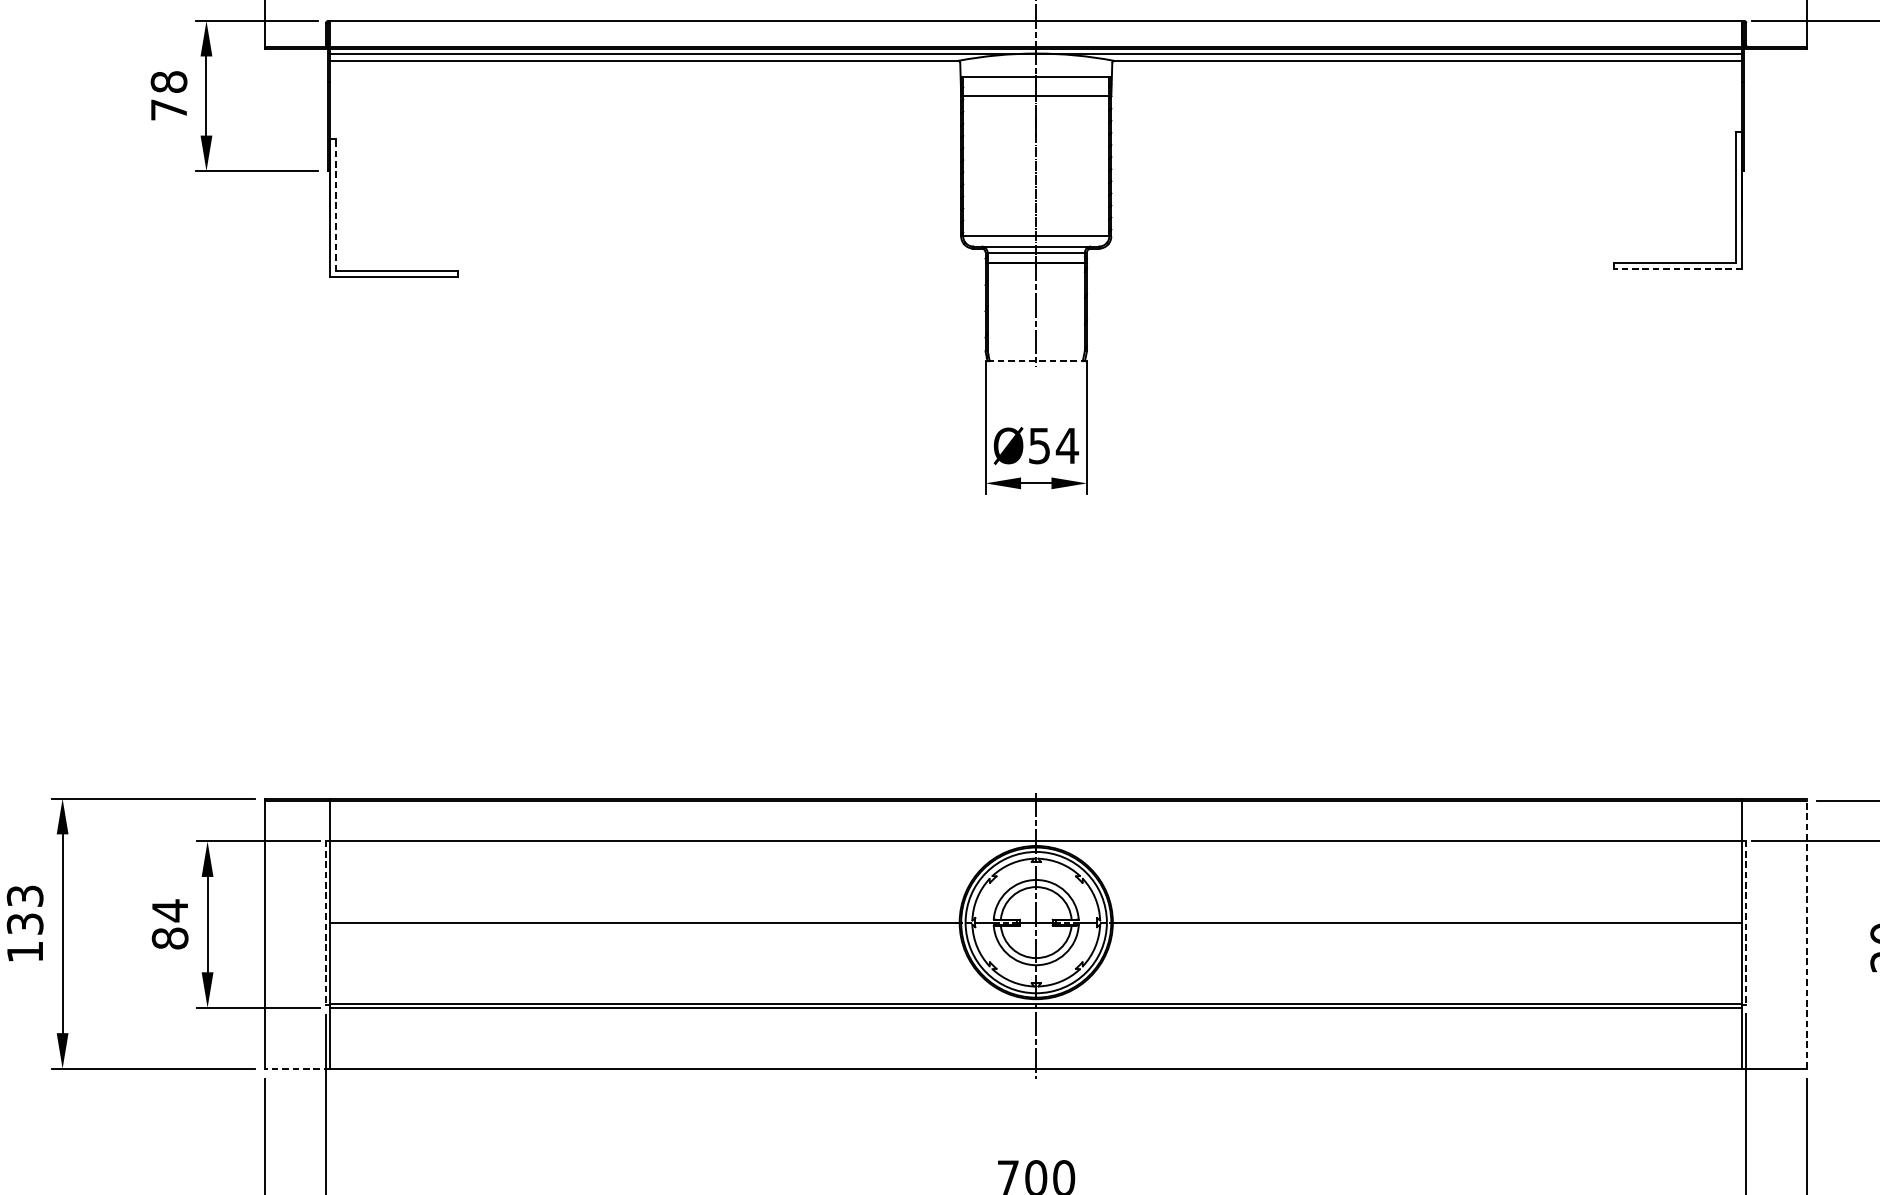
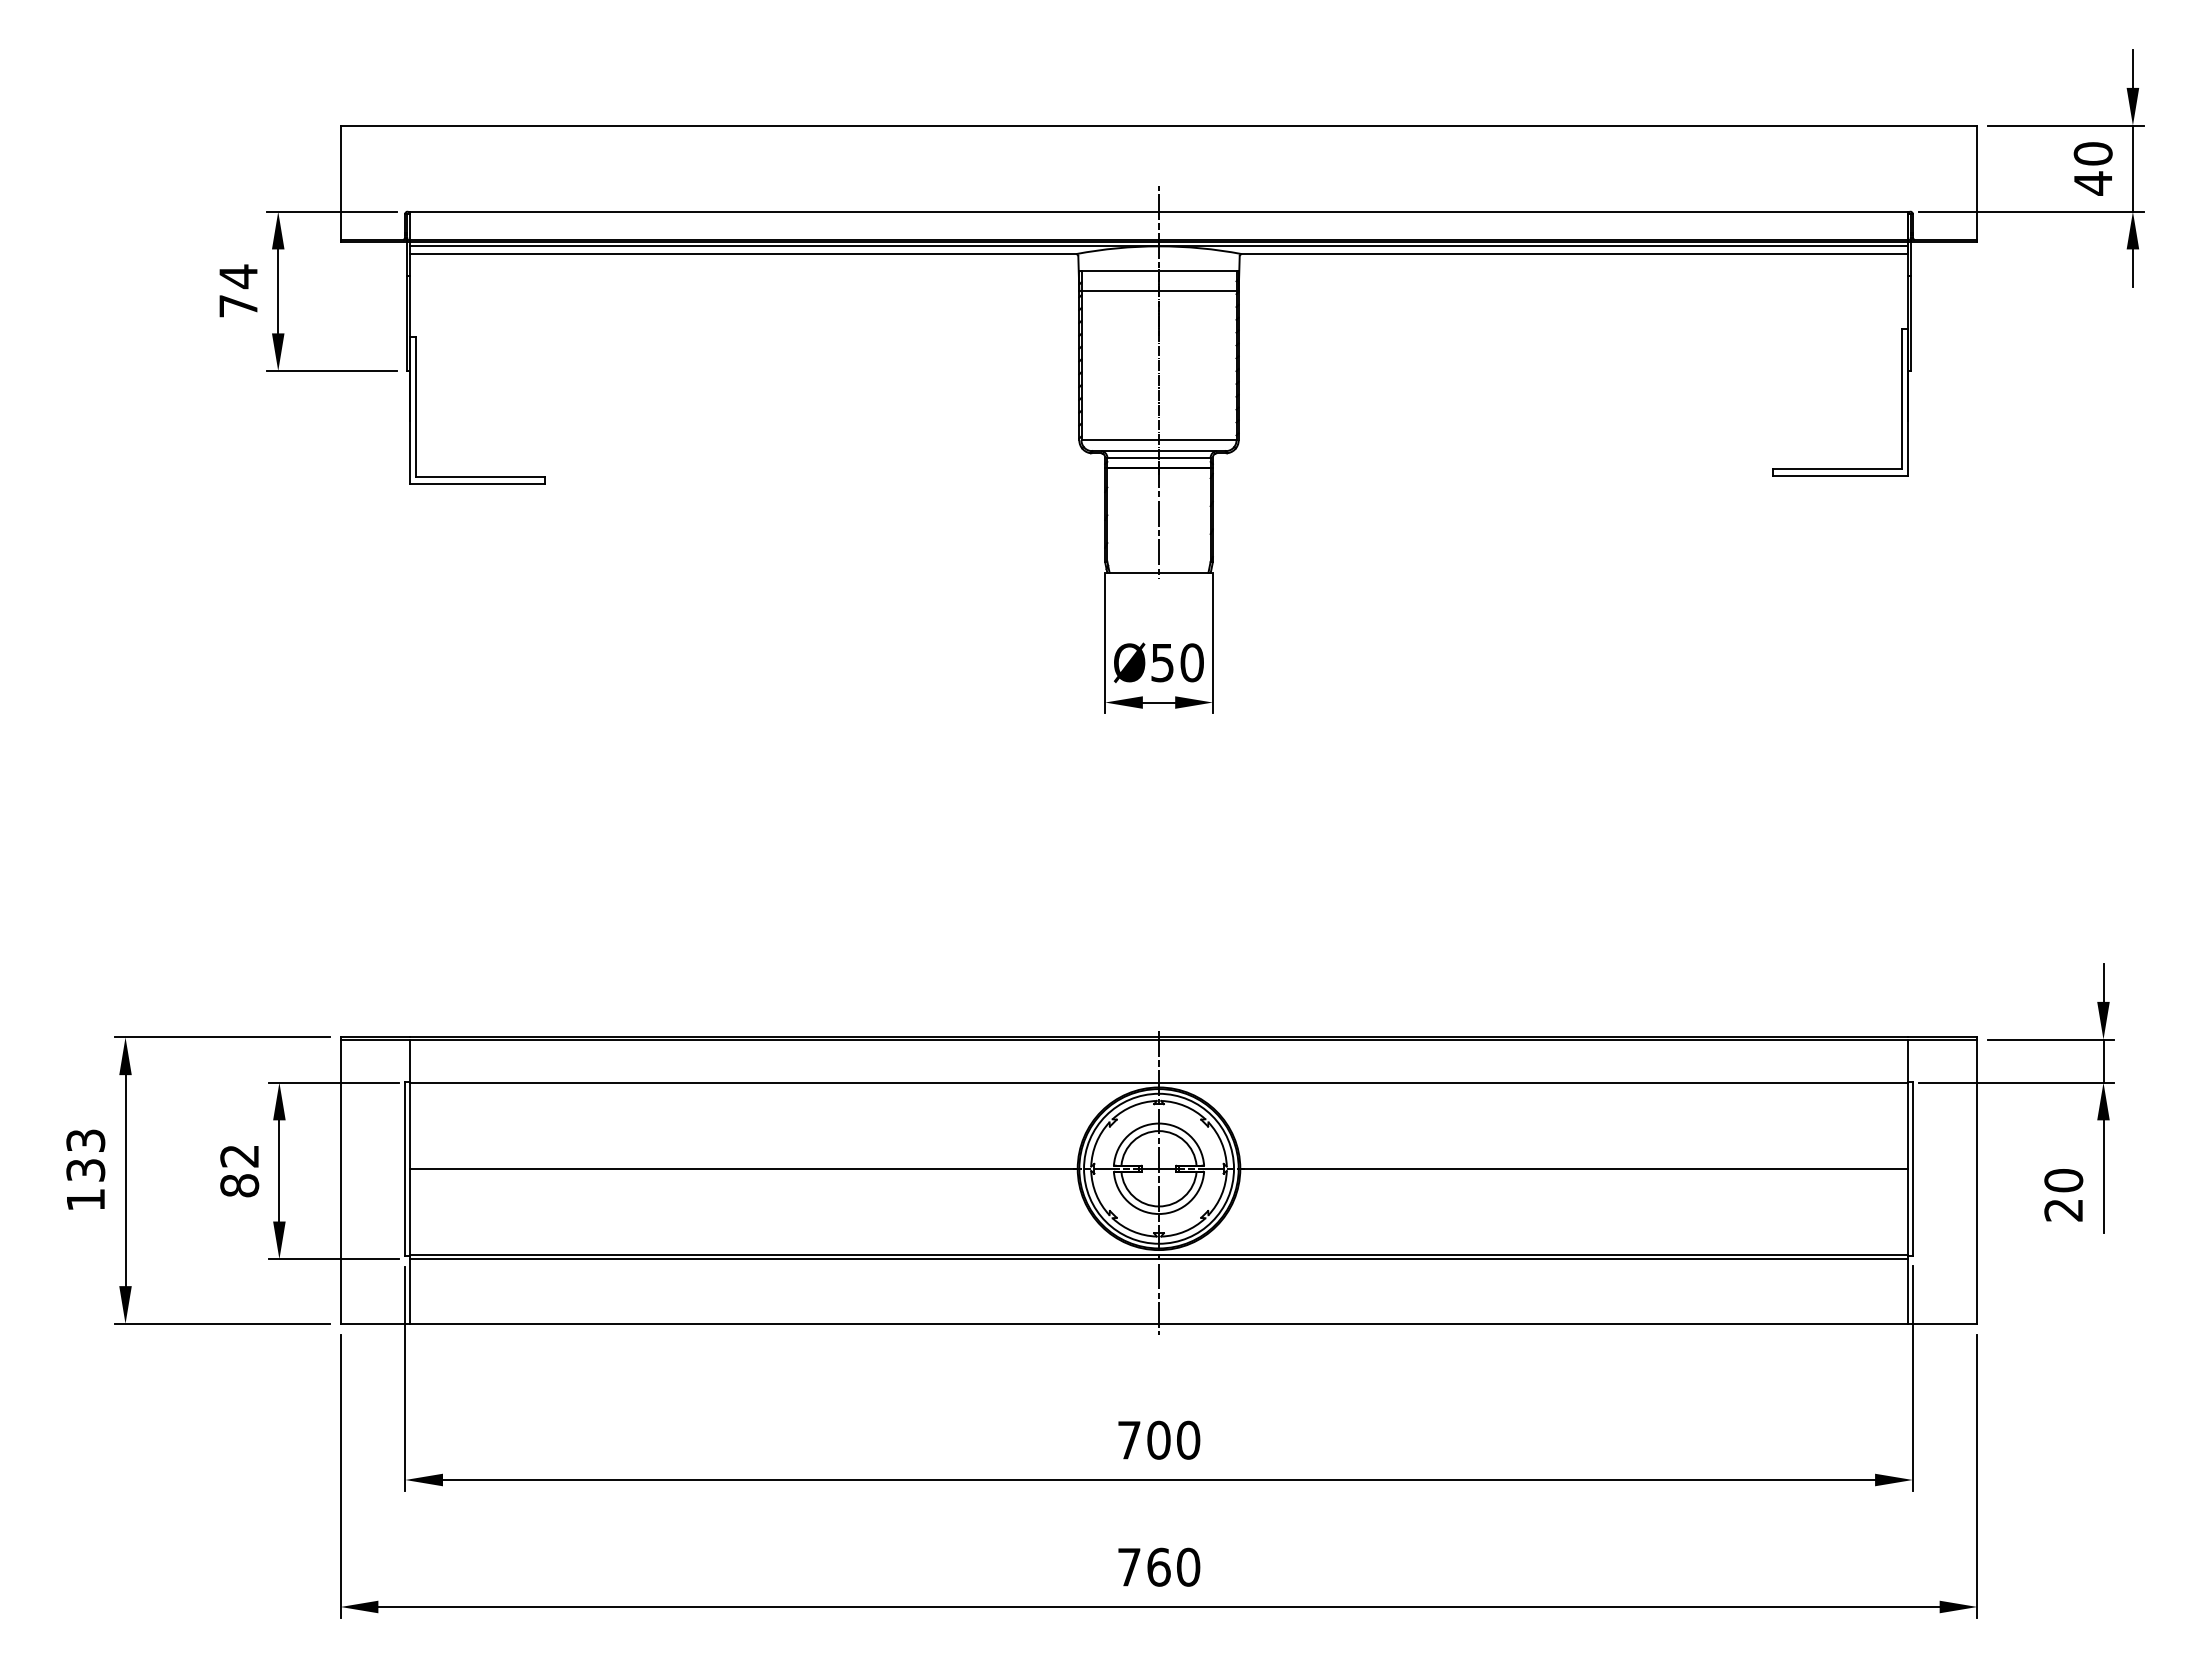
text: (169, 81) -> (238, 276), 78 -> 74
line: (336, 205) -> (416, 407), dashed -> solid
line: (1678, 269) -> (1840, 475), dashed -> solid
line: (1036, 360) -> (1159, 572), dashed -> solid
text: (1066, 445) -> (1191, 662), Ø54 -> Ø50
text: (169, 911) -> (239, 1156), 84 -> 82
line: (326, 922) -> (405, 1168), dashed -> solid
line: (1746, 922) -> (1912, 1168), dashed -> solid
line: (1807, 933) -> (1977, 1180), dashed -> solid
line: (297, 1068) -> (374, 1323), dashed -> solid

